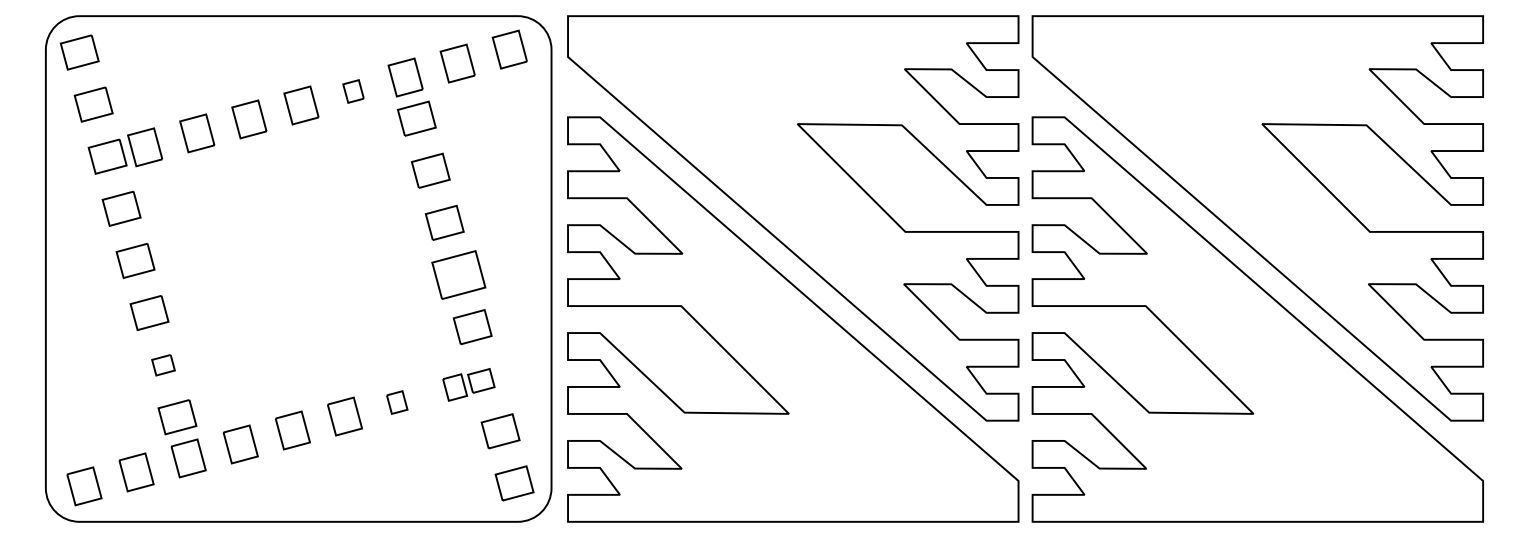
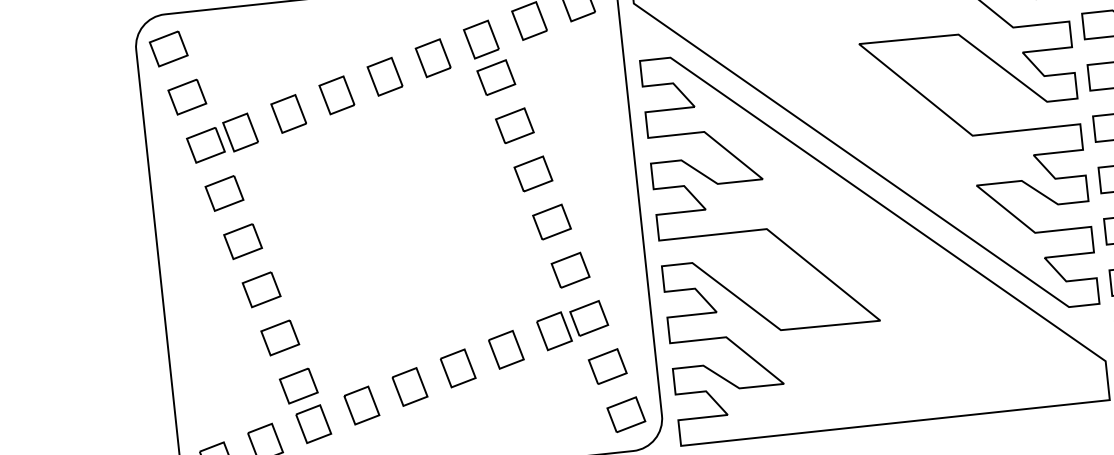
part: (353, 91) -> (433, 58), size x1.67
part: (458, 274) -> (551, 221), size x0.71
part: (163, 365) -> (280, 338), size x1.67
part: (468, 384) -> (572, 325), size x1.43
part: (397, 402) -> (506, 349), size x1.67

